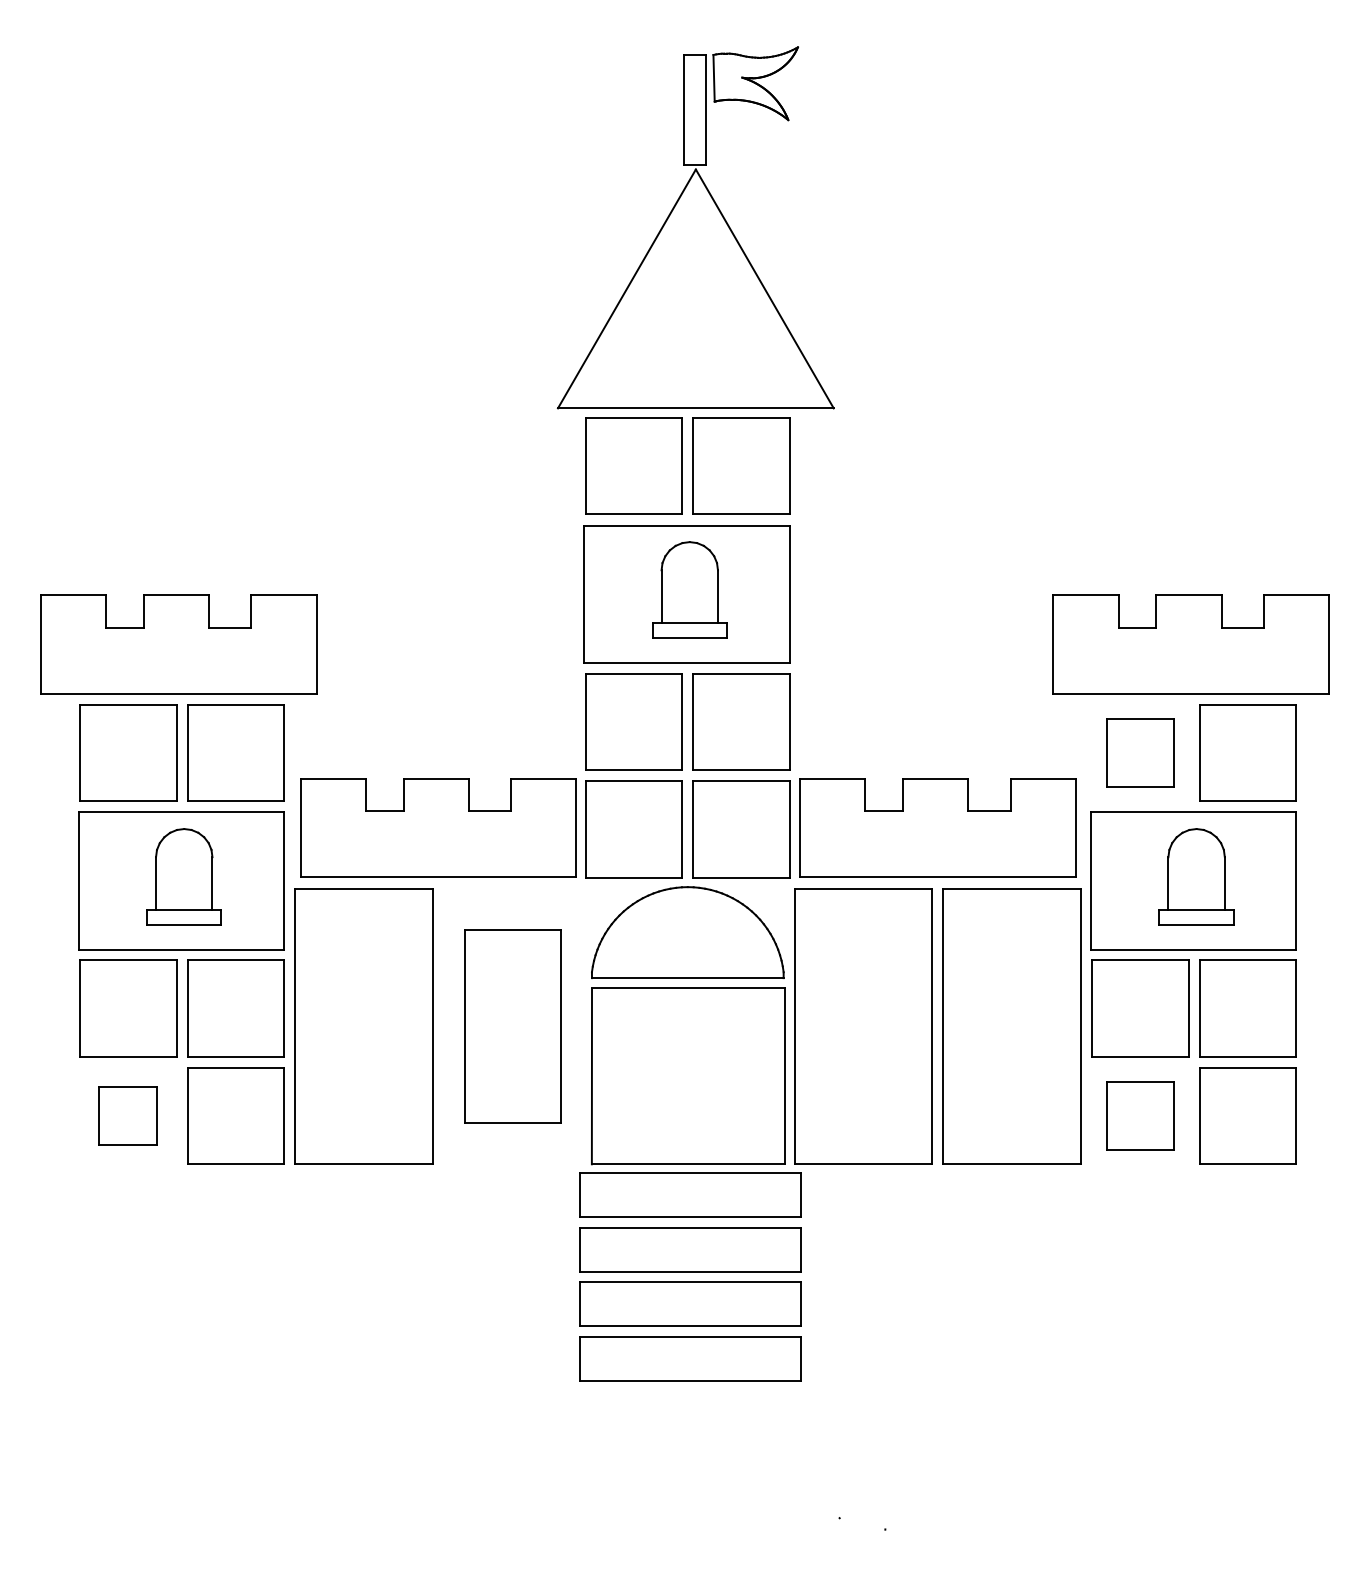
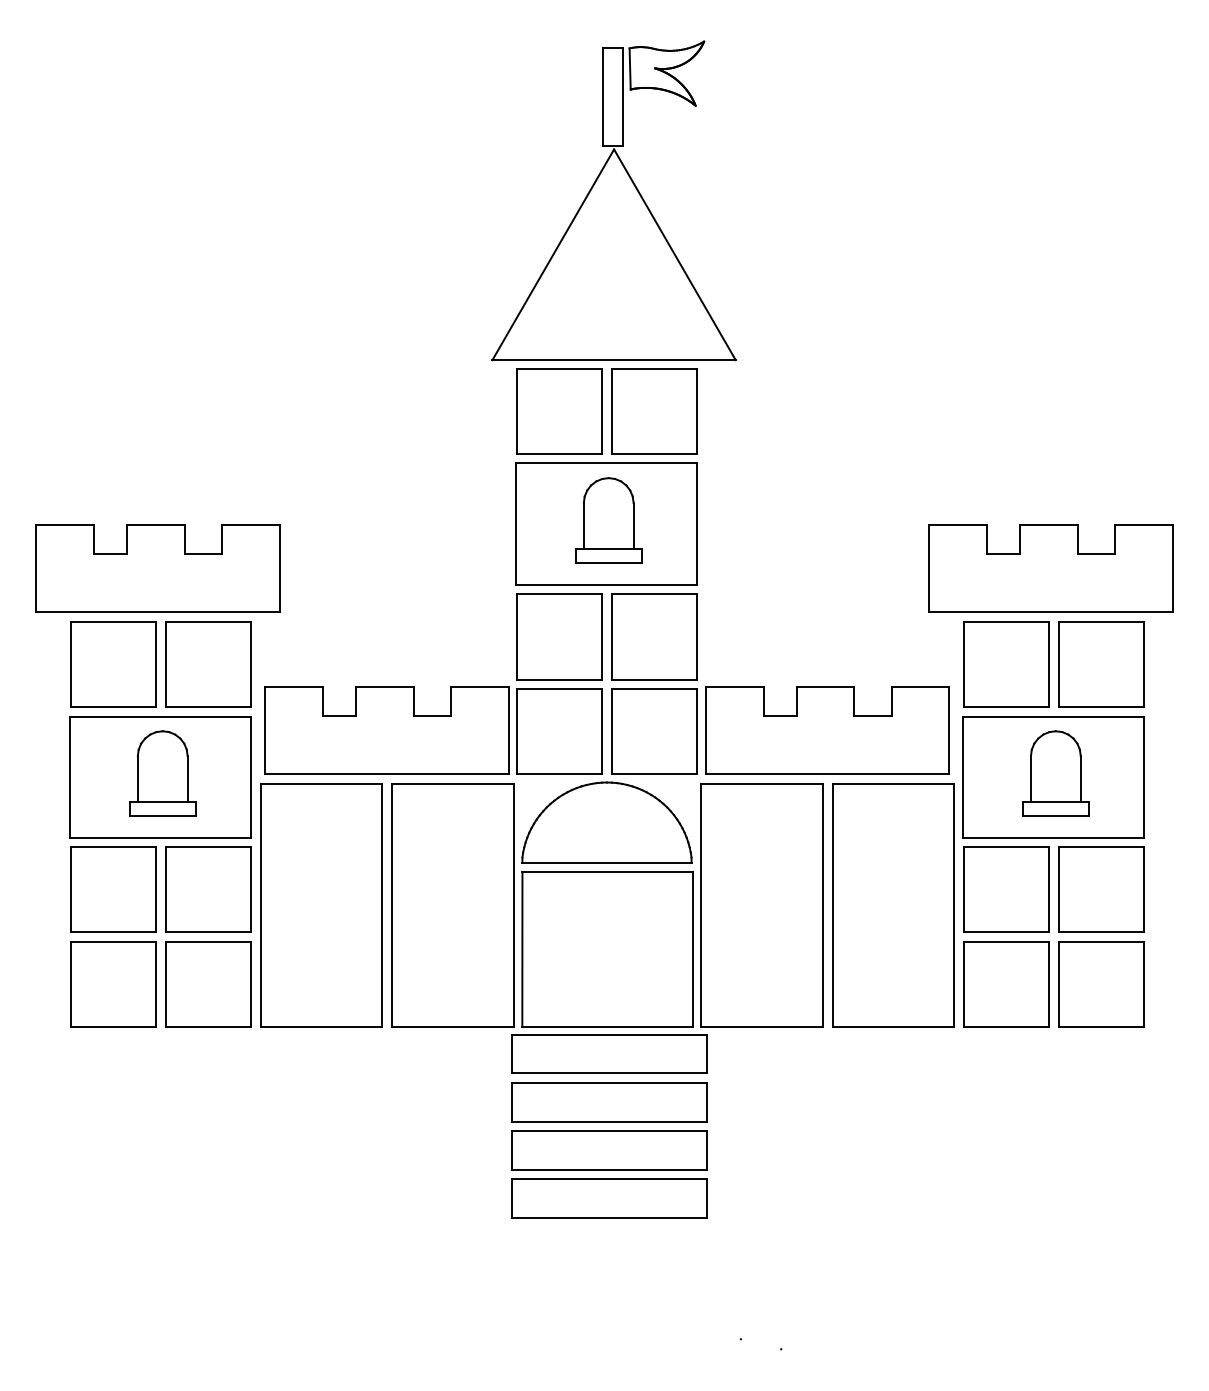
part: (1140, 752) -> (1006, 663), size x1.43
part: (512, 1026) -> (452, 905), size x1.43
part: (128, 1115) -> (113, 983), size x1.67
part: (1140, 1115) -> (1006, 983), size x1.43

